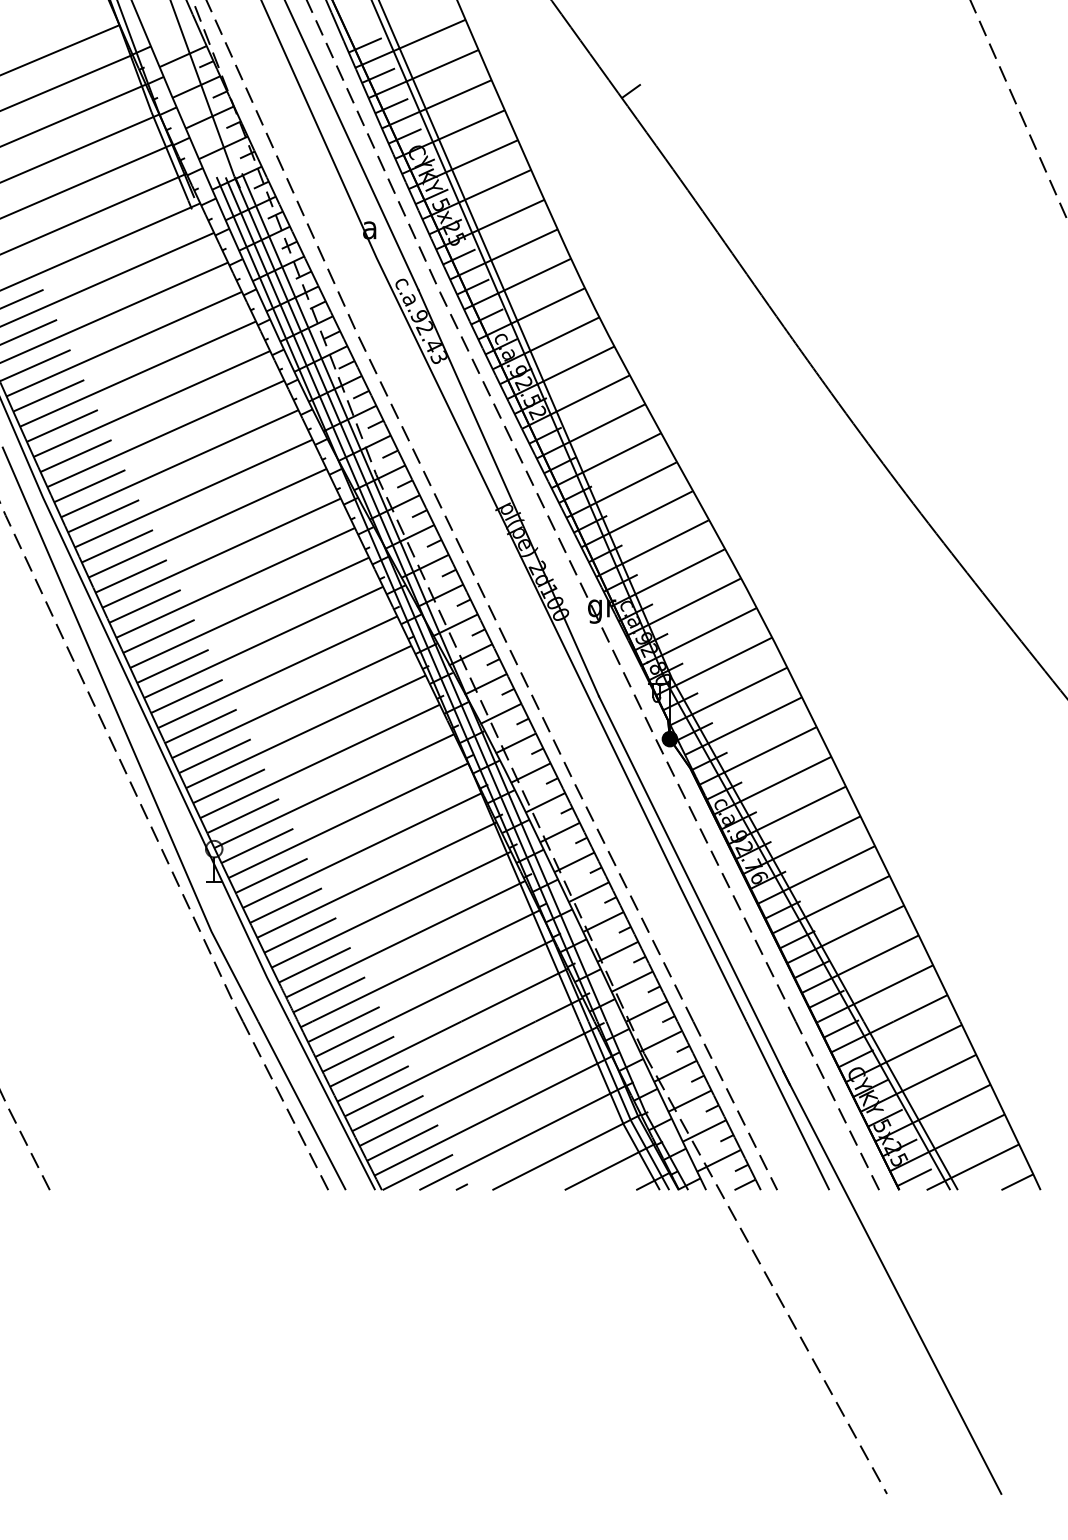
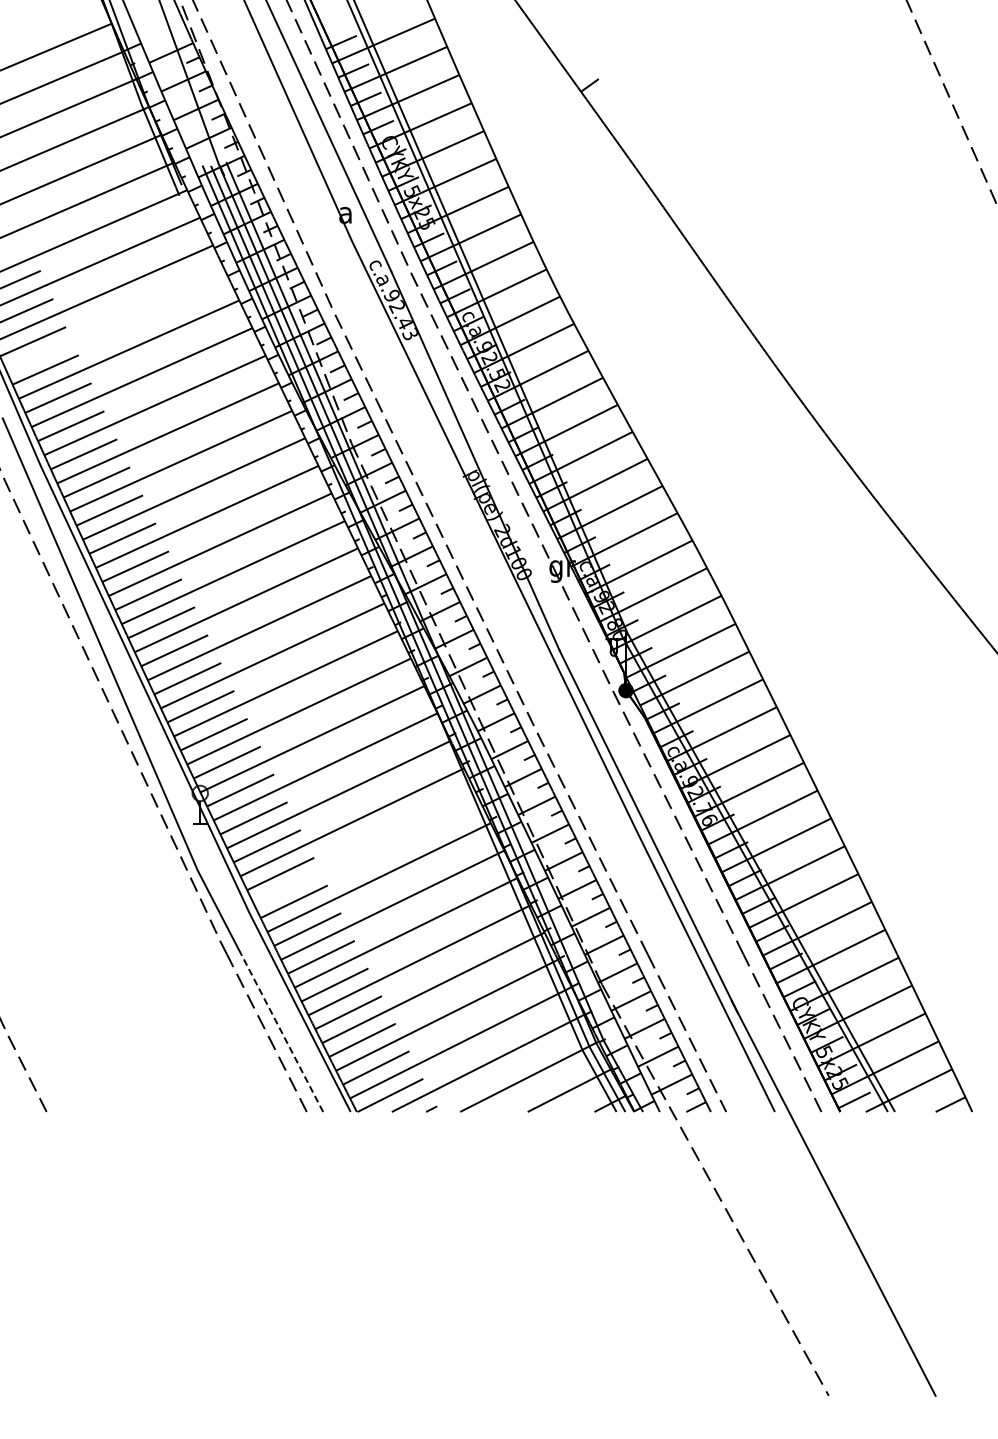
line: (124, 343) -> (116, 321), removed
line: (391, 909) -> (365, 849), removed
line: (302, 1106) -> (282, 1033), solid -> dashed

